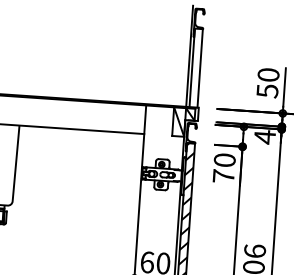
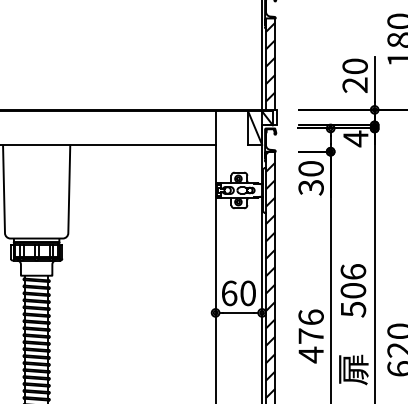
hatch: (195, 69) -> (270, 65), added
text: (266, 91) -> (354, 85), 50 -> 20
text: (223, 176) -> (310, 187), 70 -> 30

